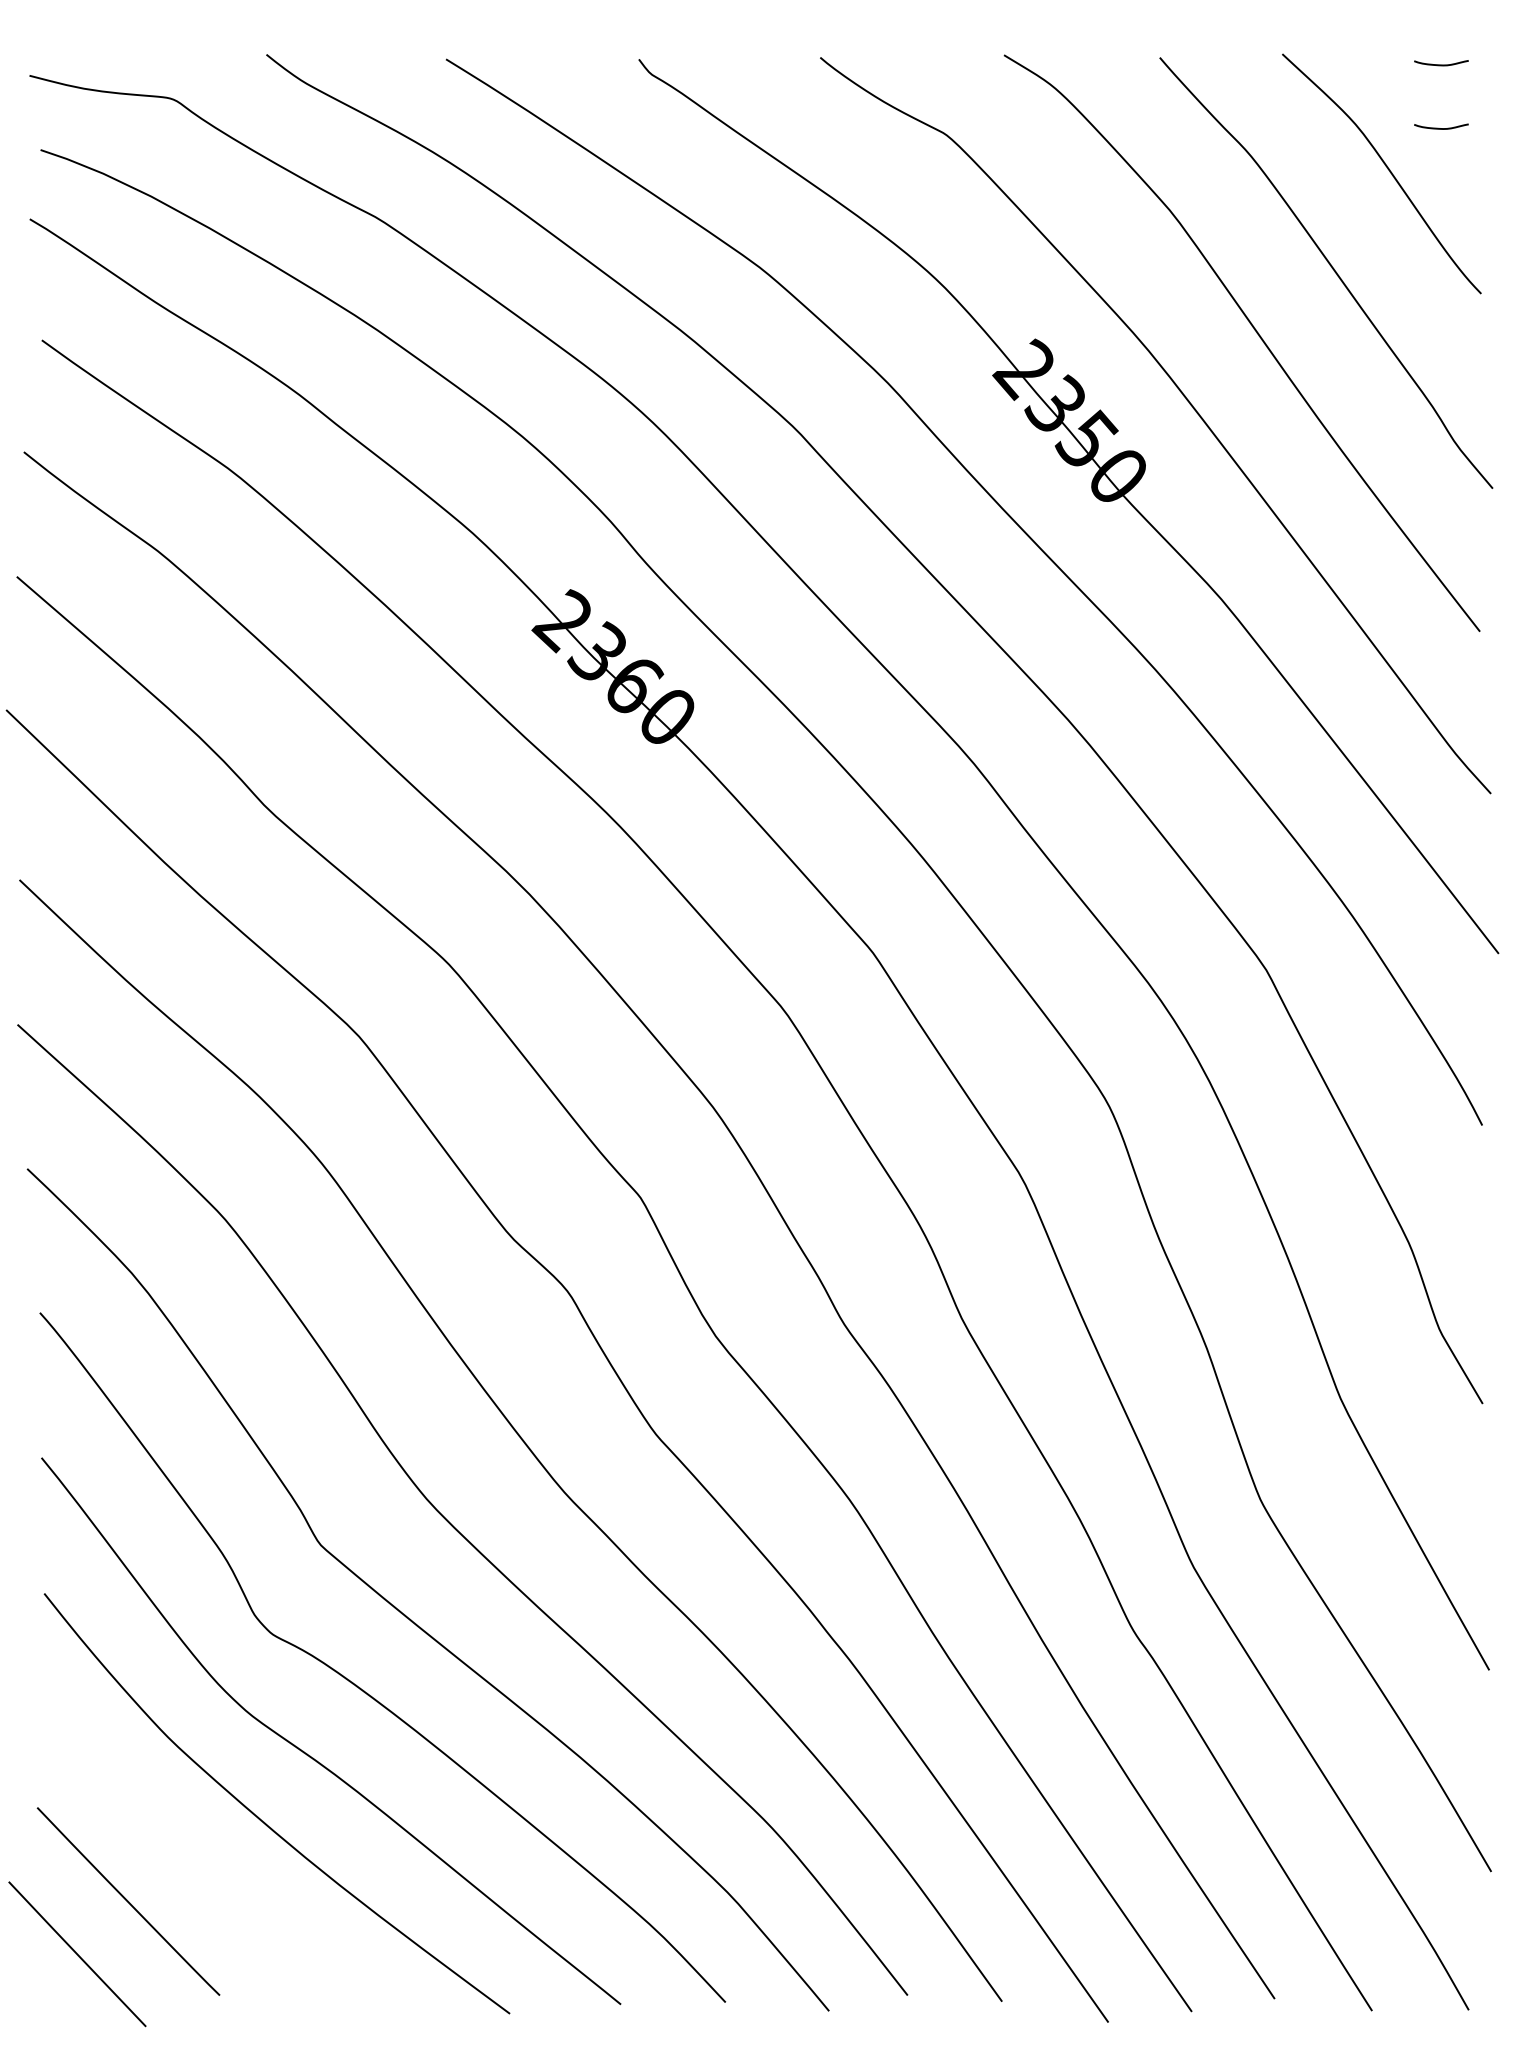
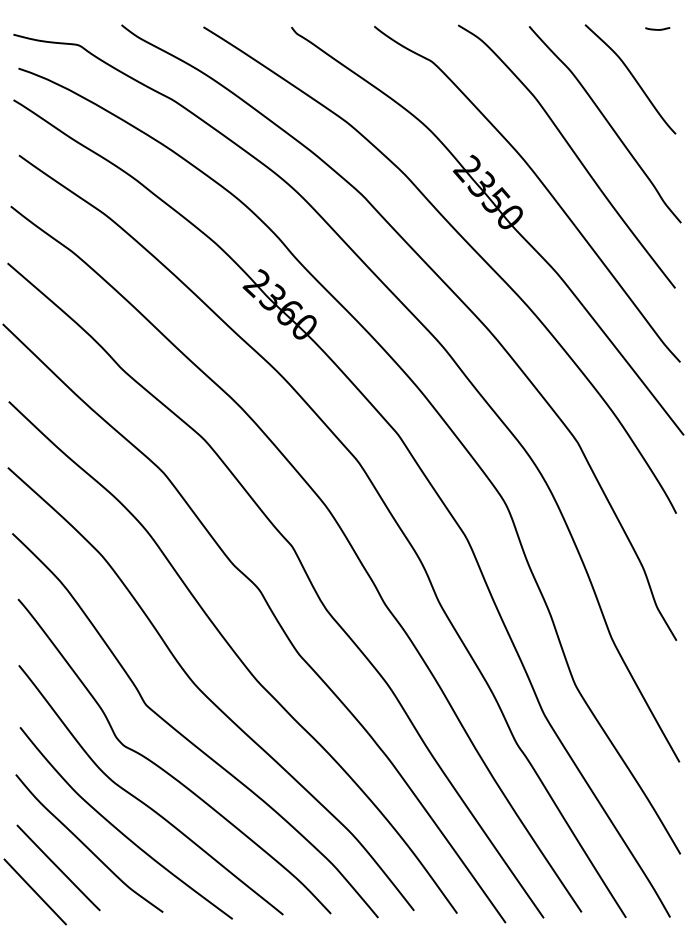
line: (1440, 128) -> (657, 58), removed
curve: (189, 1852) -> (86, 845), added

